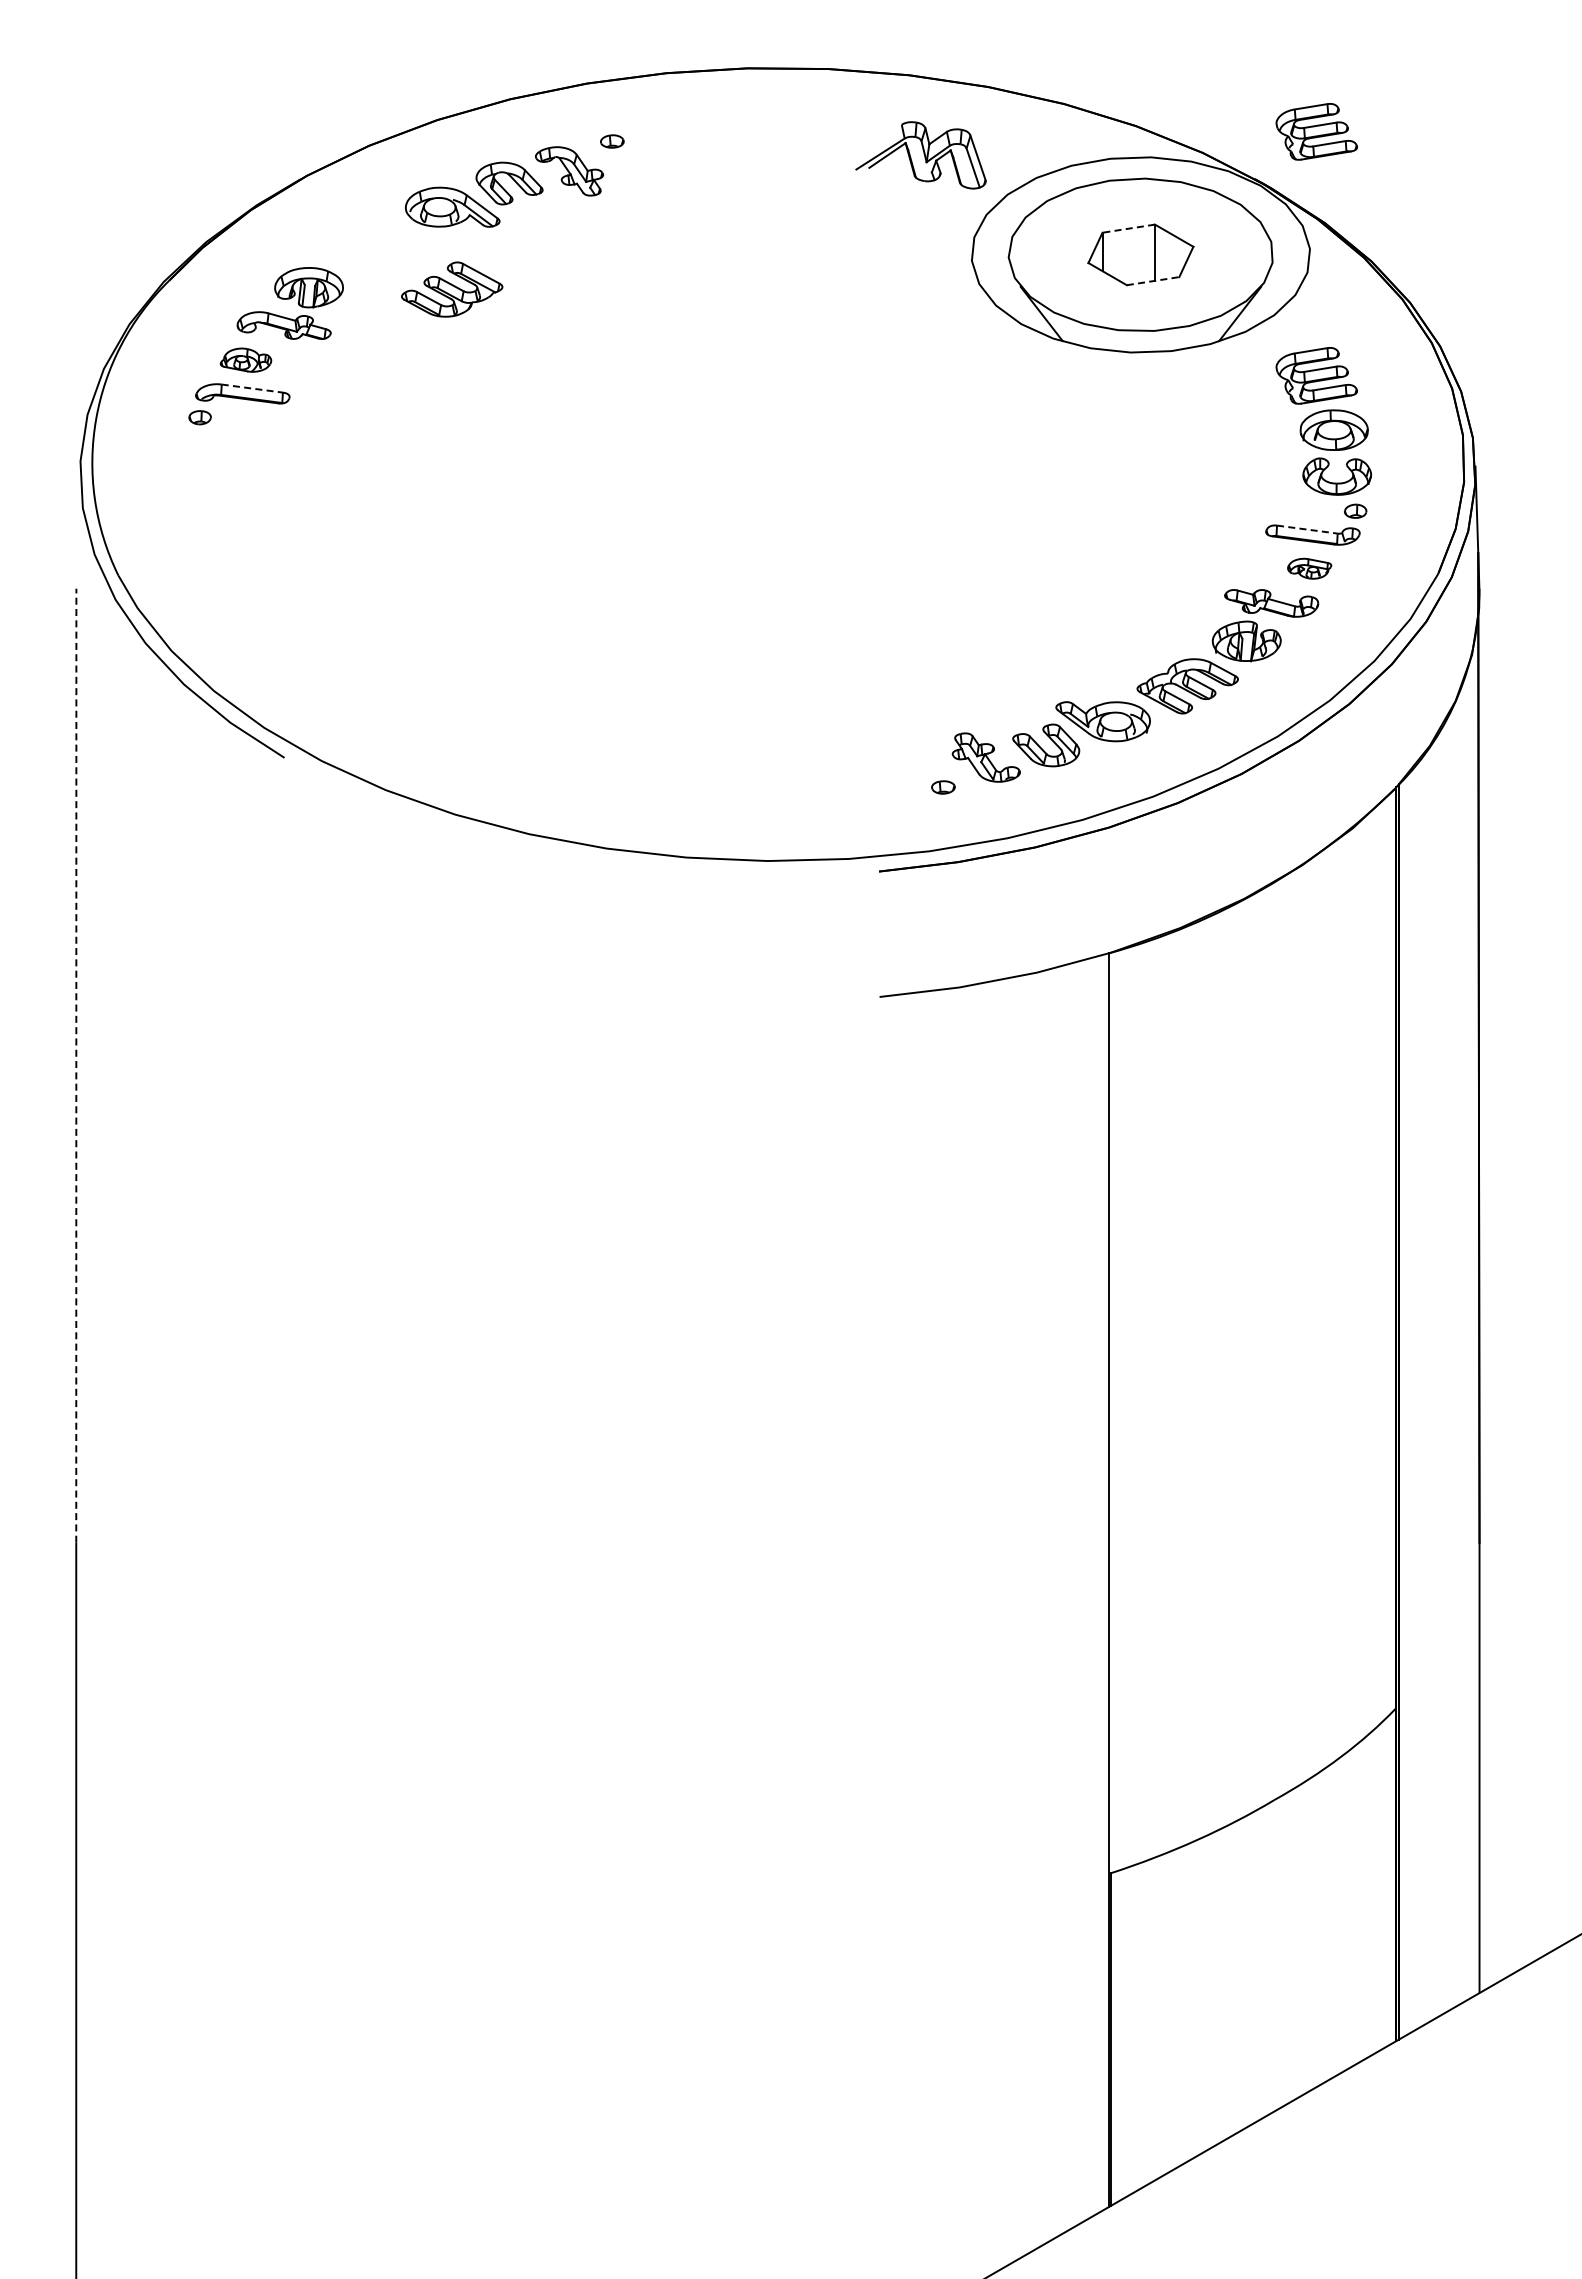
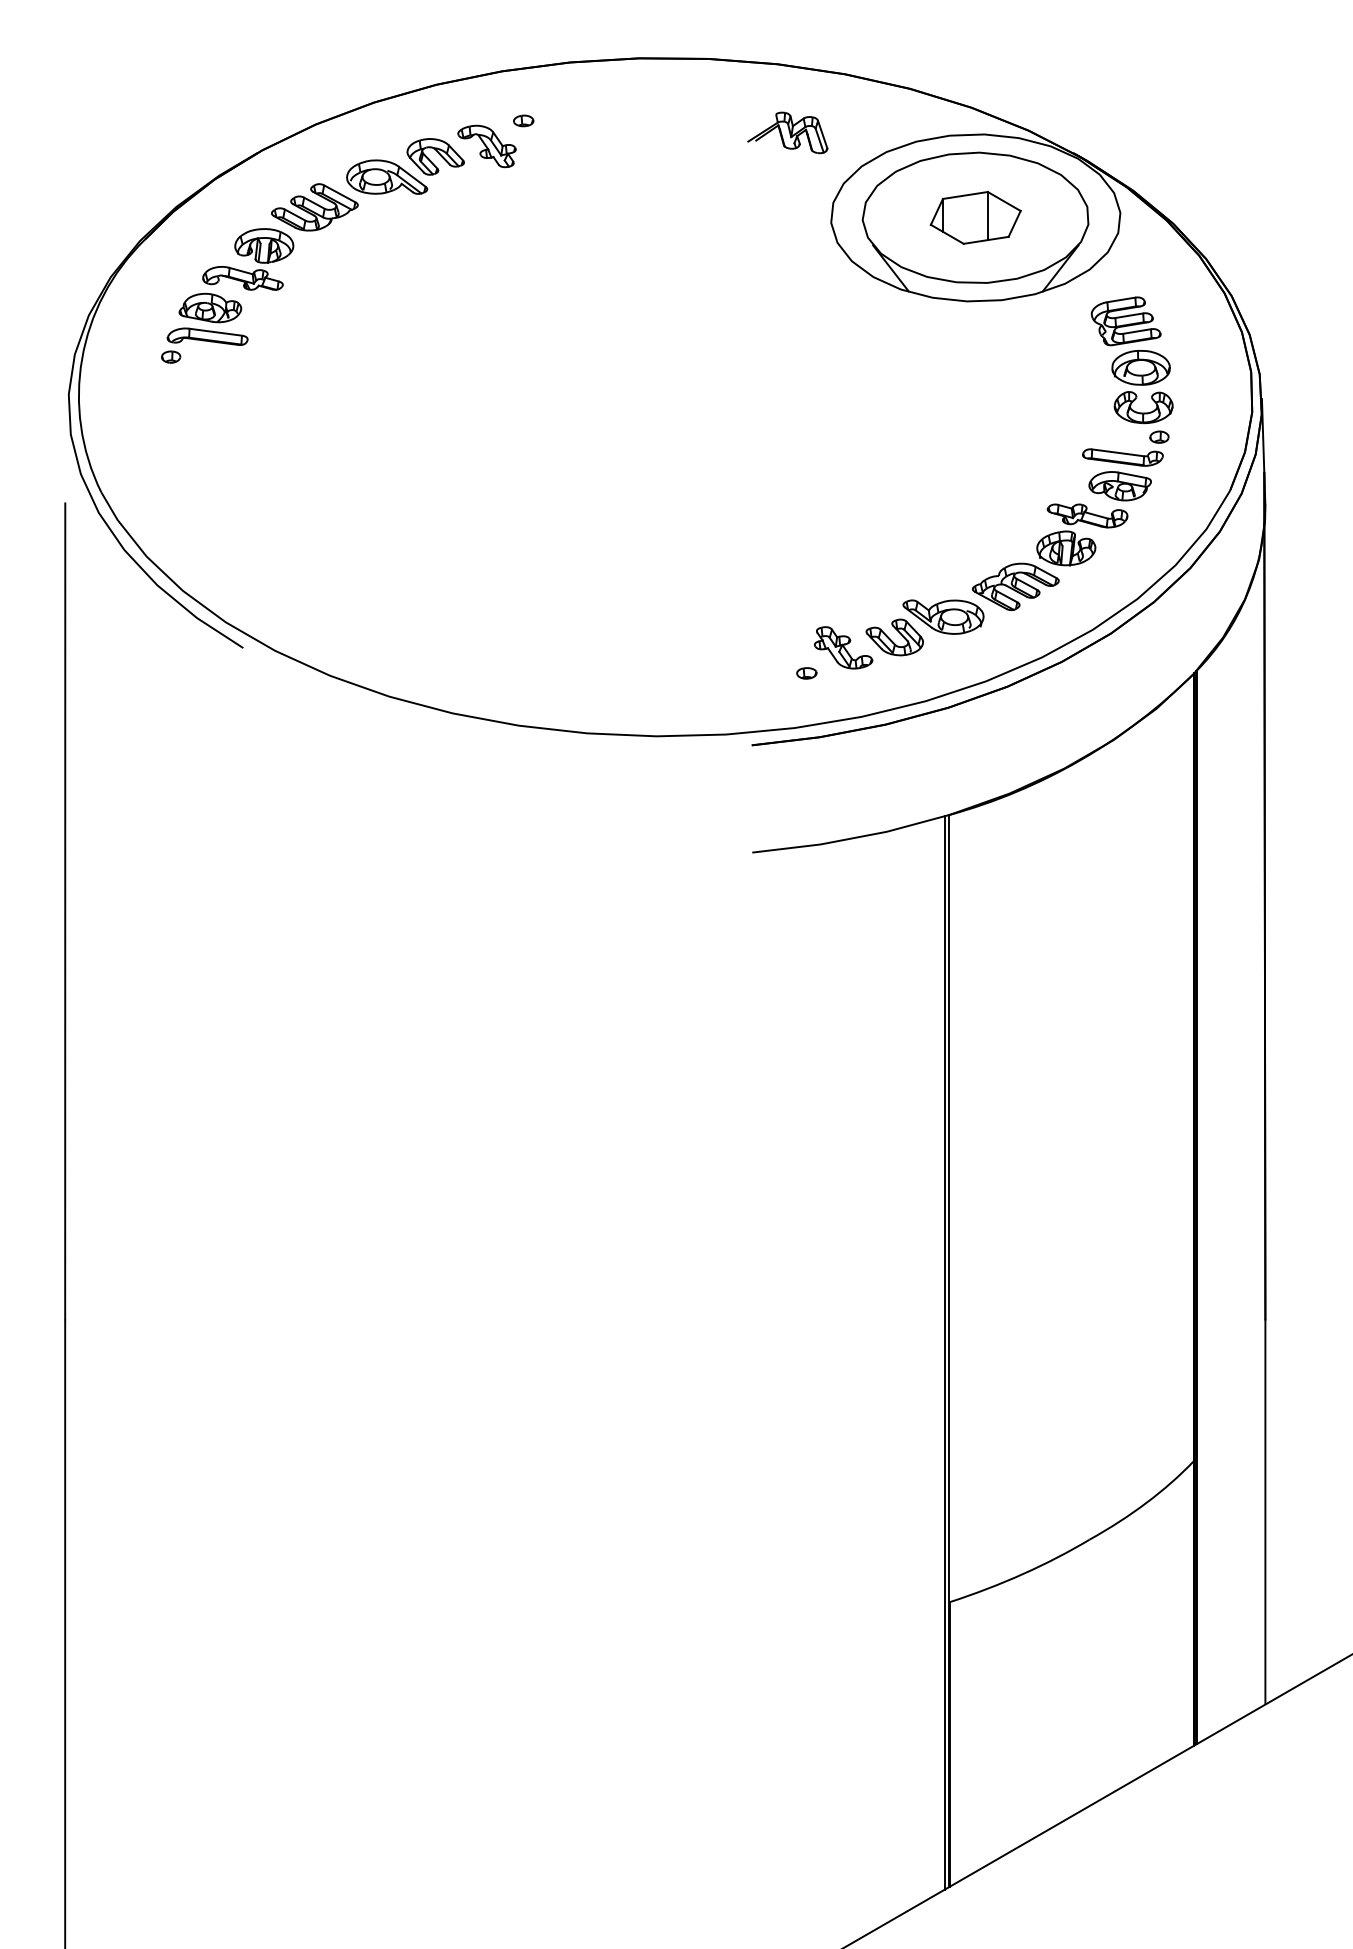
part: (1316, 131) -> (1125, 112), removed
part: (921, 155) -> (788, 132), size x0.71
line: (1128, 228) -> (965, 195), dashed -> solid
line: (1153, 281) -> (986, 240), dashed -> solid
part: (452, 289) -> (315, 207), moved
part: (245, 359) -> (209, 307), size x1.43
line: (252, 388) -> (215, 332), dashed -> solid
line: (1307, 529) -> (1118, 452), dashed -> solid
part: (1309, 568) -> (1119, 486), size x1.67
line: (76, 1065) -> (65, 911), dashed -> solid
line: (1104, 1581) -> (944, 1352), added

